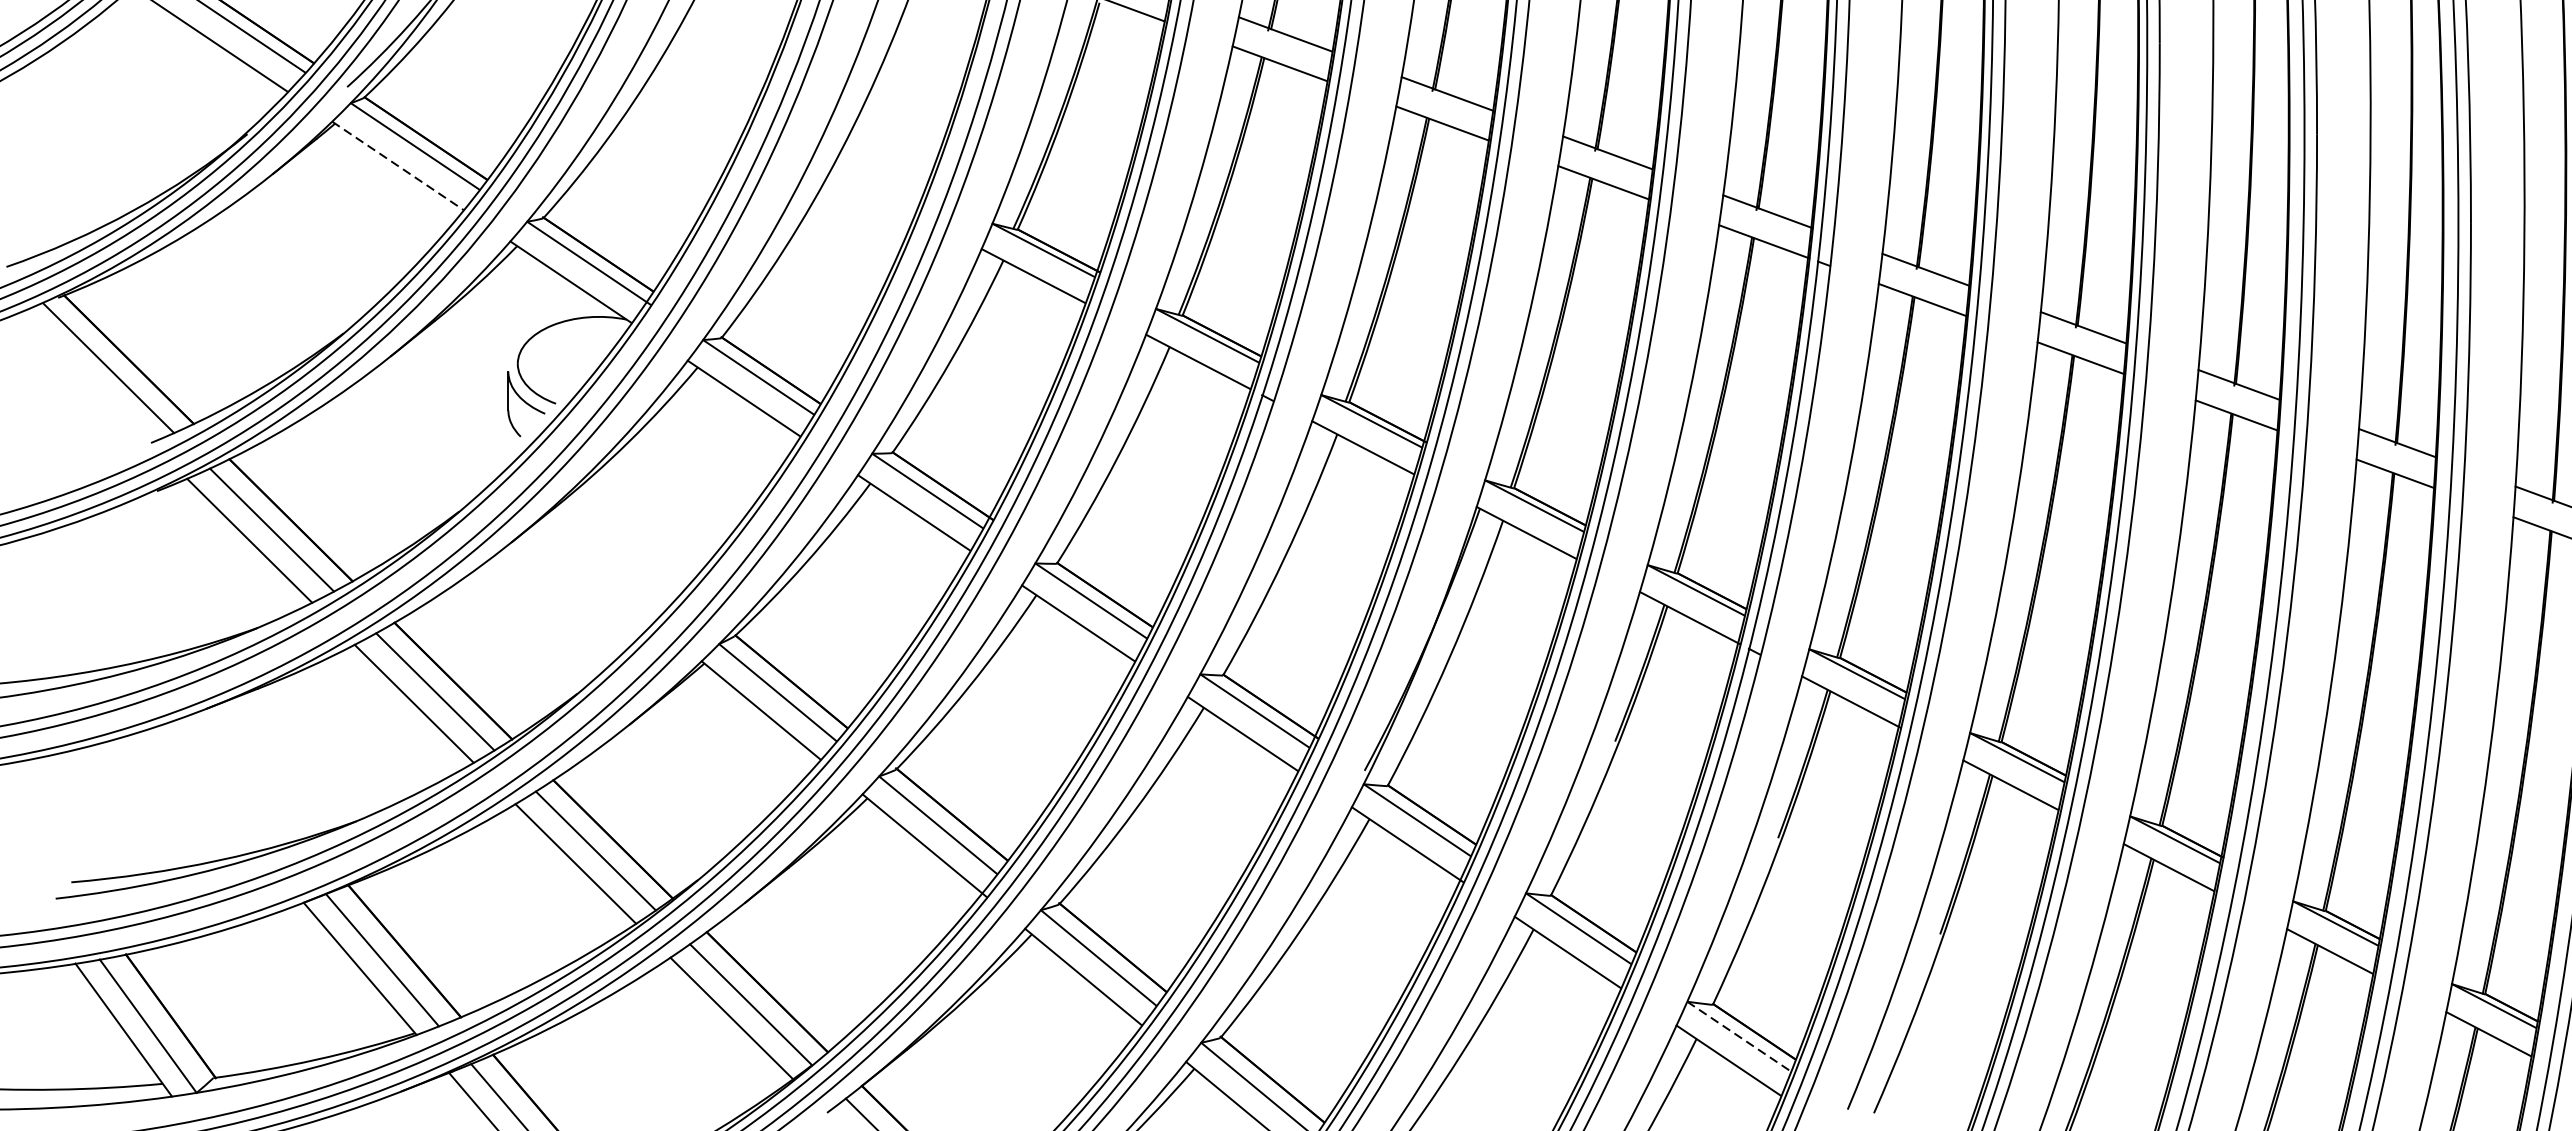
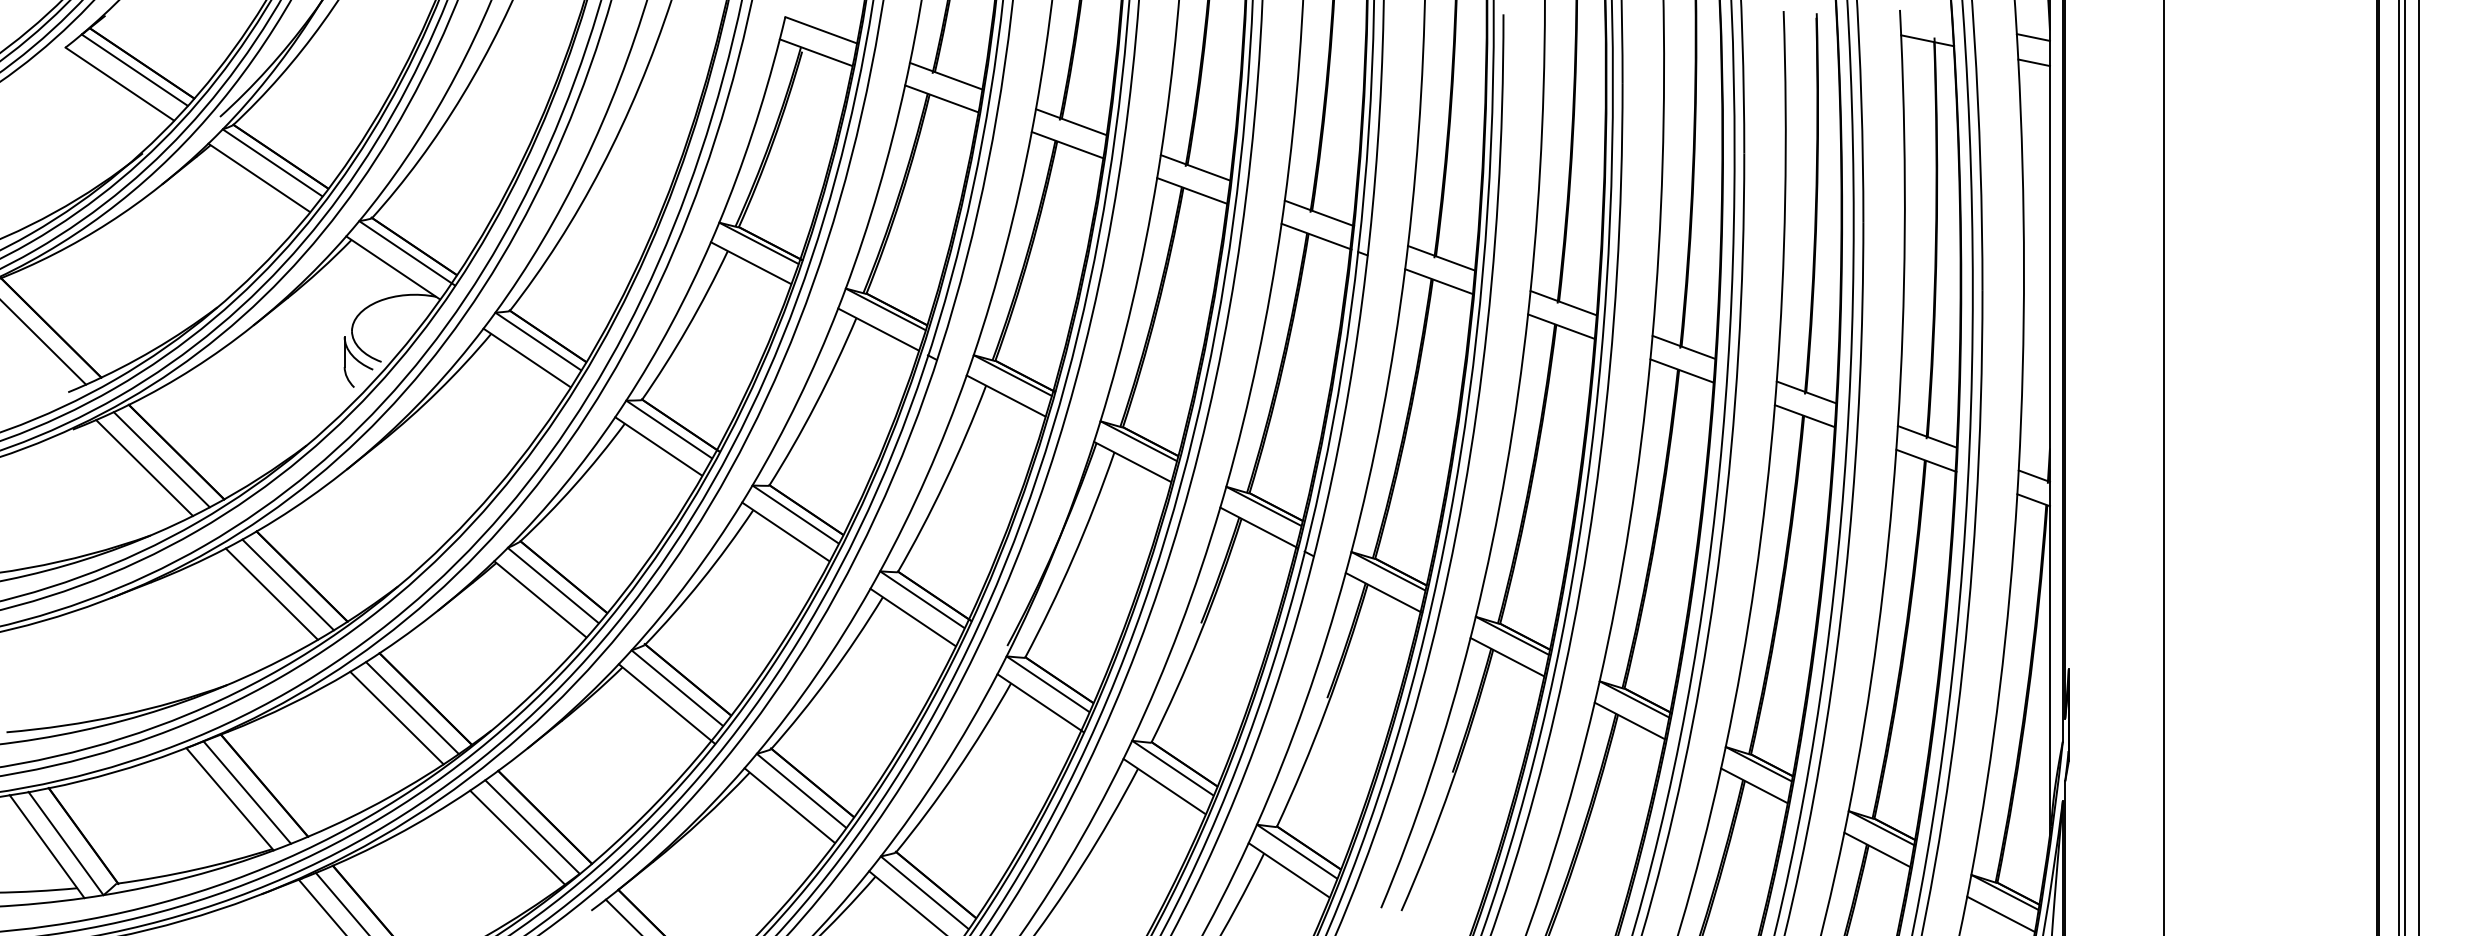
line: (398, 166) -> (259, 178), dashed -> solid
line: (1739, 1036) -> (1297, 851), dashed -> solid

